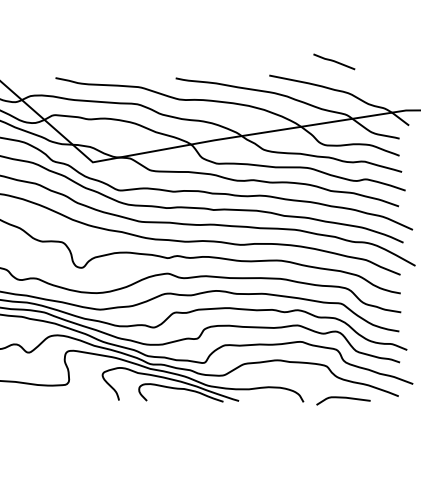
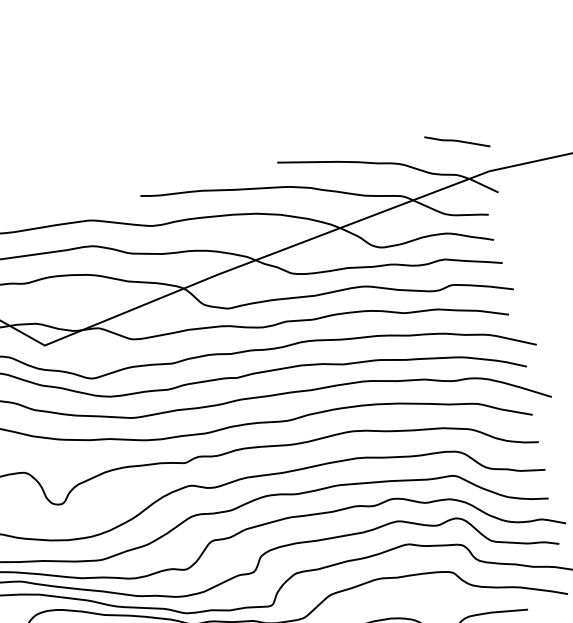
line: (334, 61) -> (457, 141), moved

